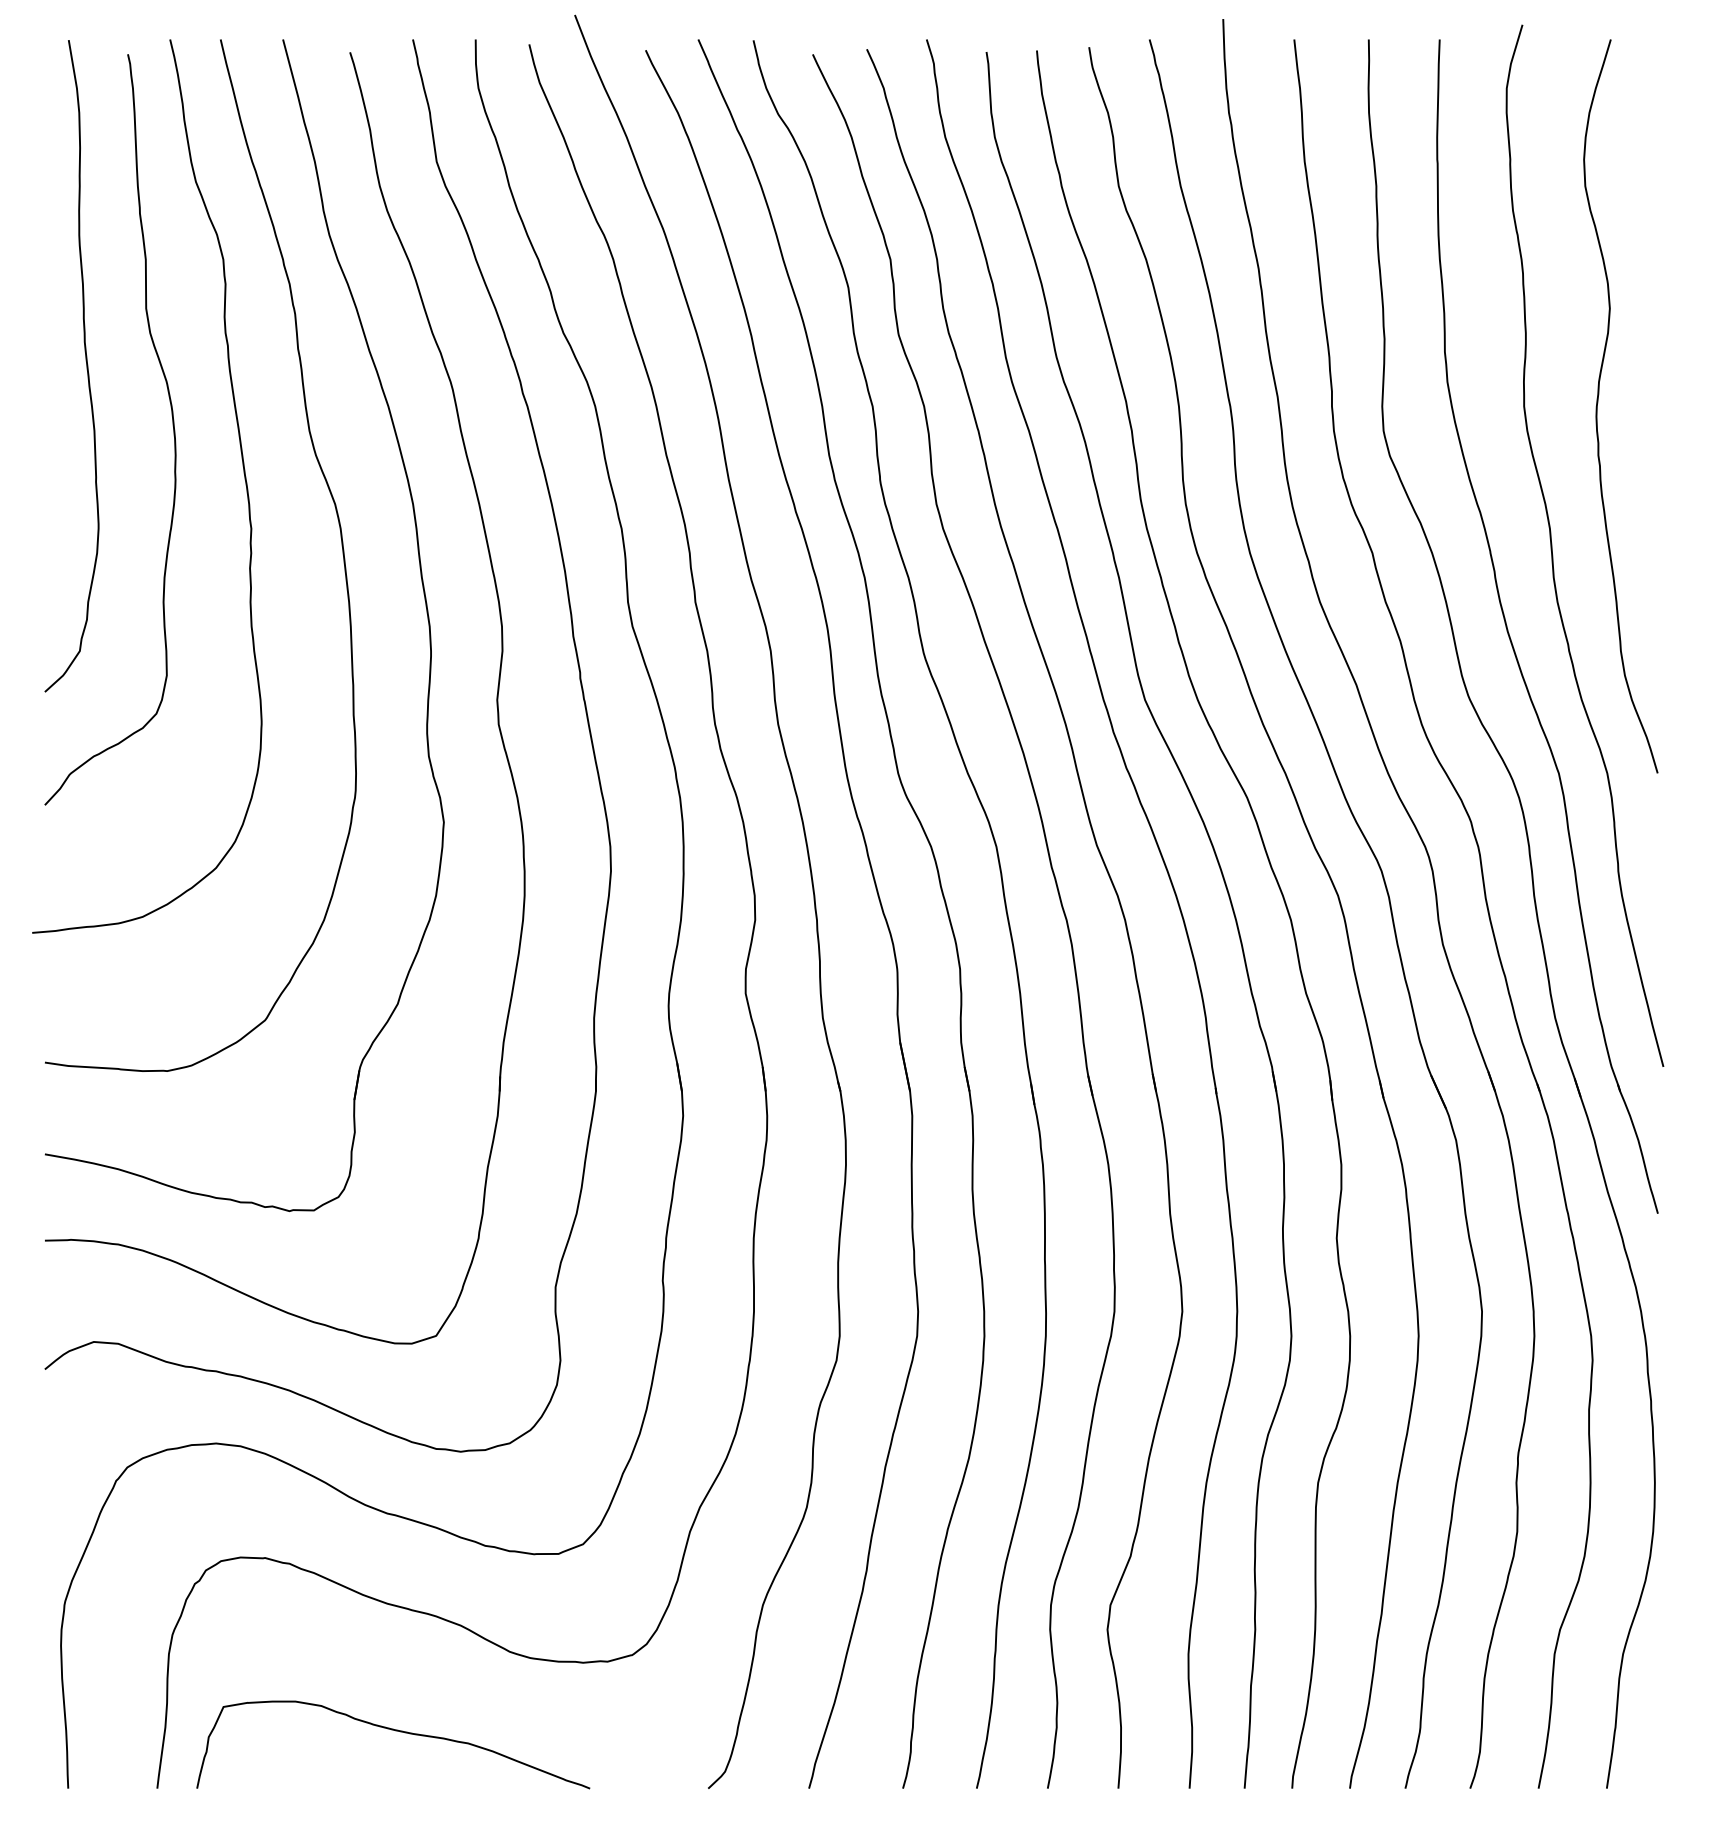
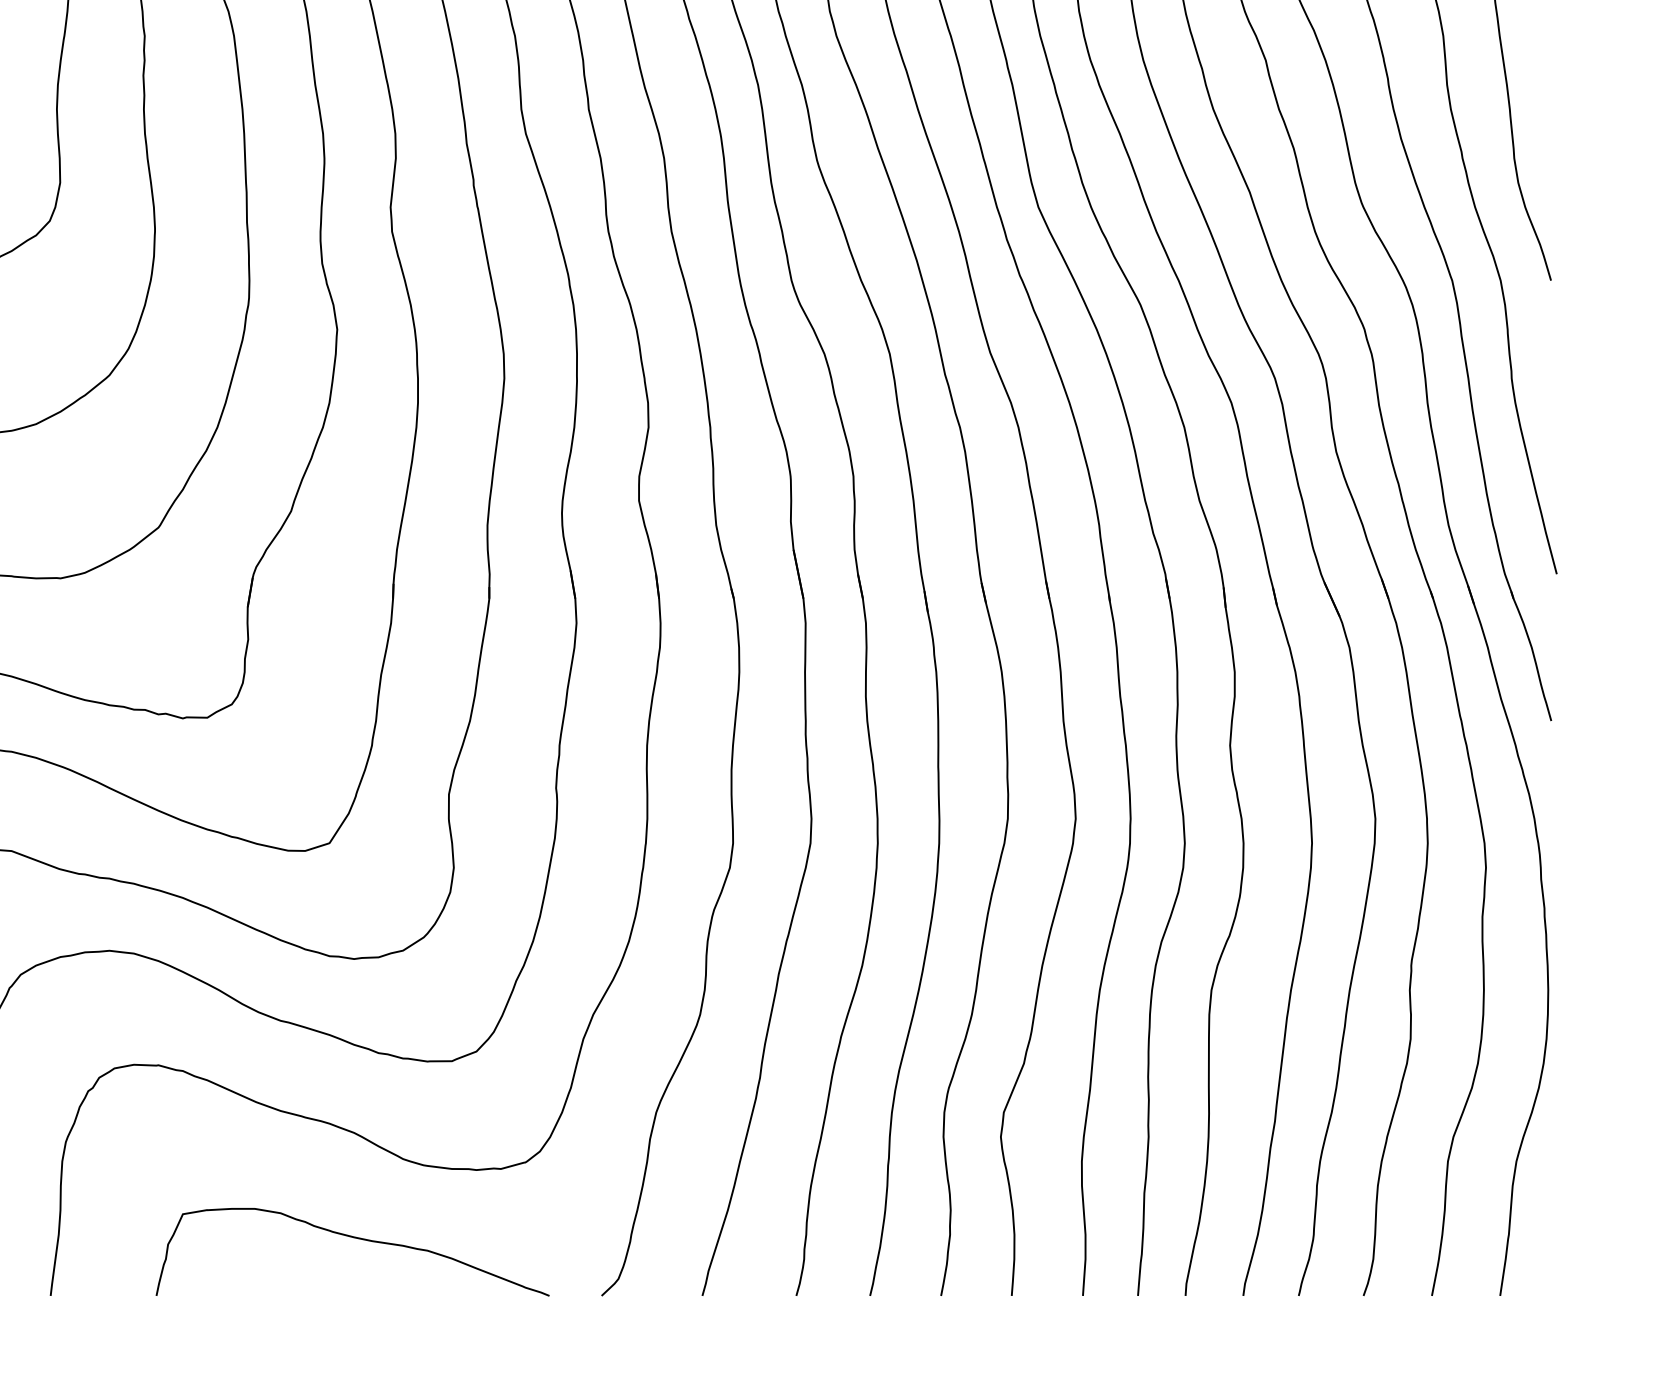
curve: (395, 1731) -> (354, 1238), moved

